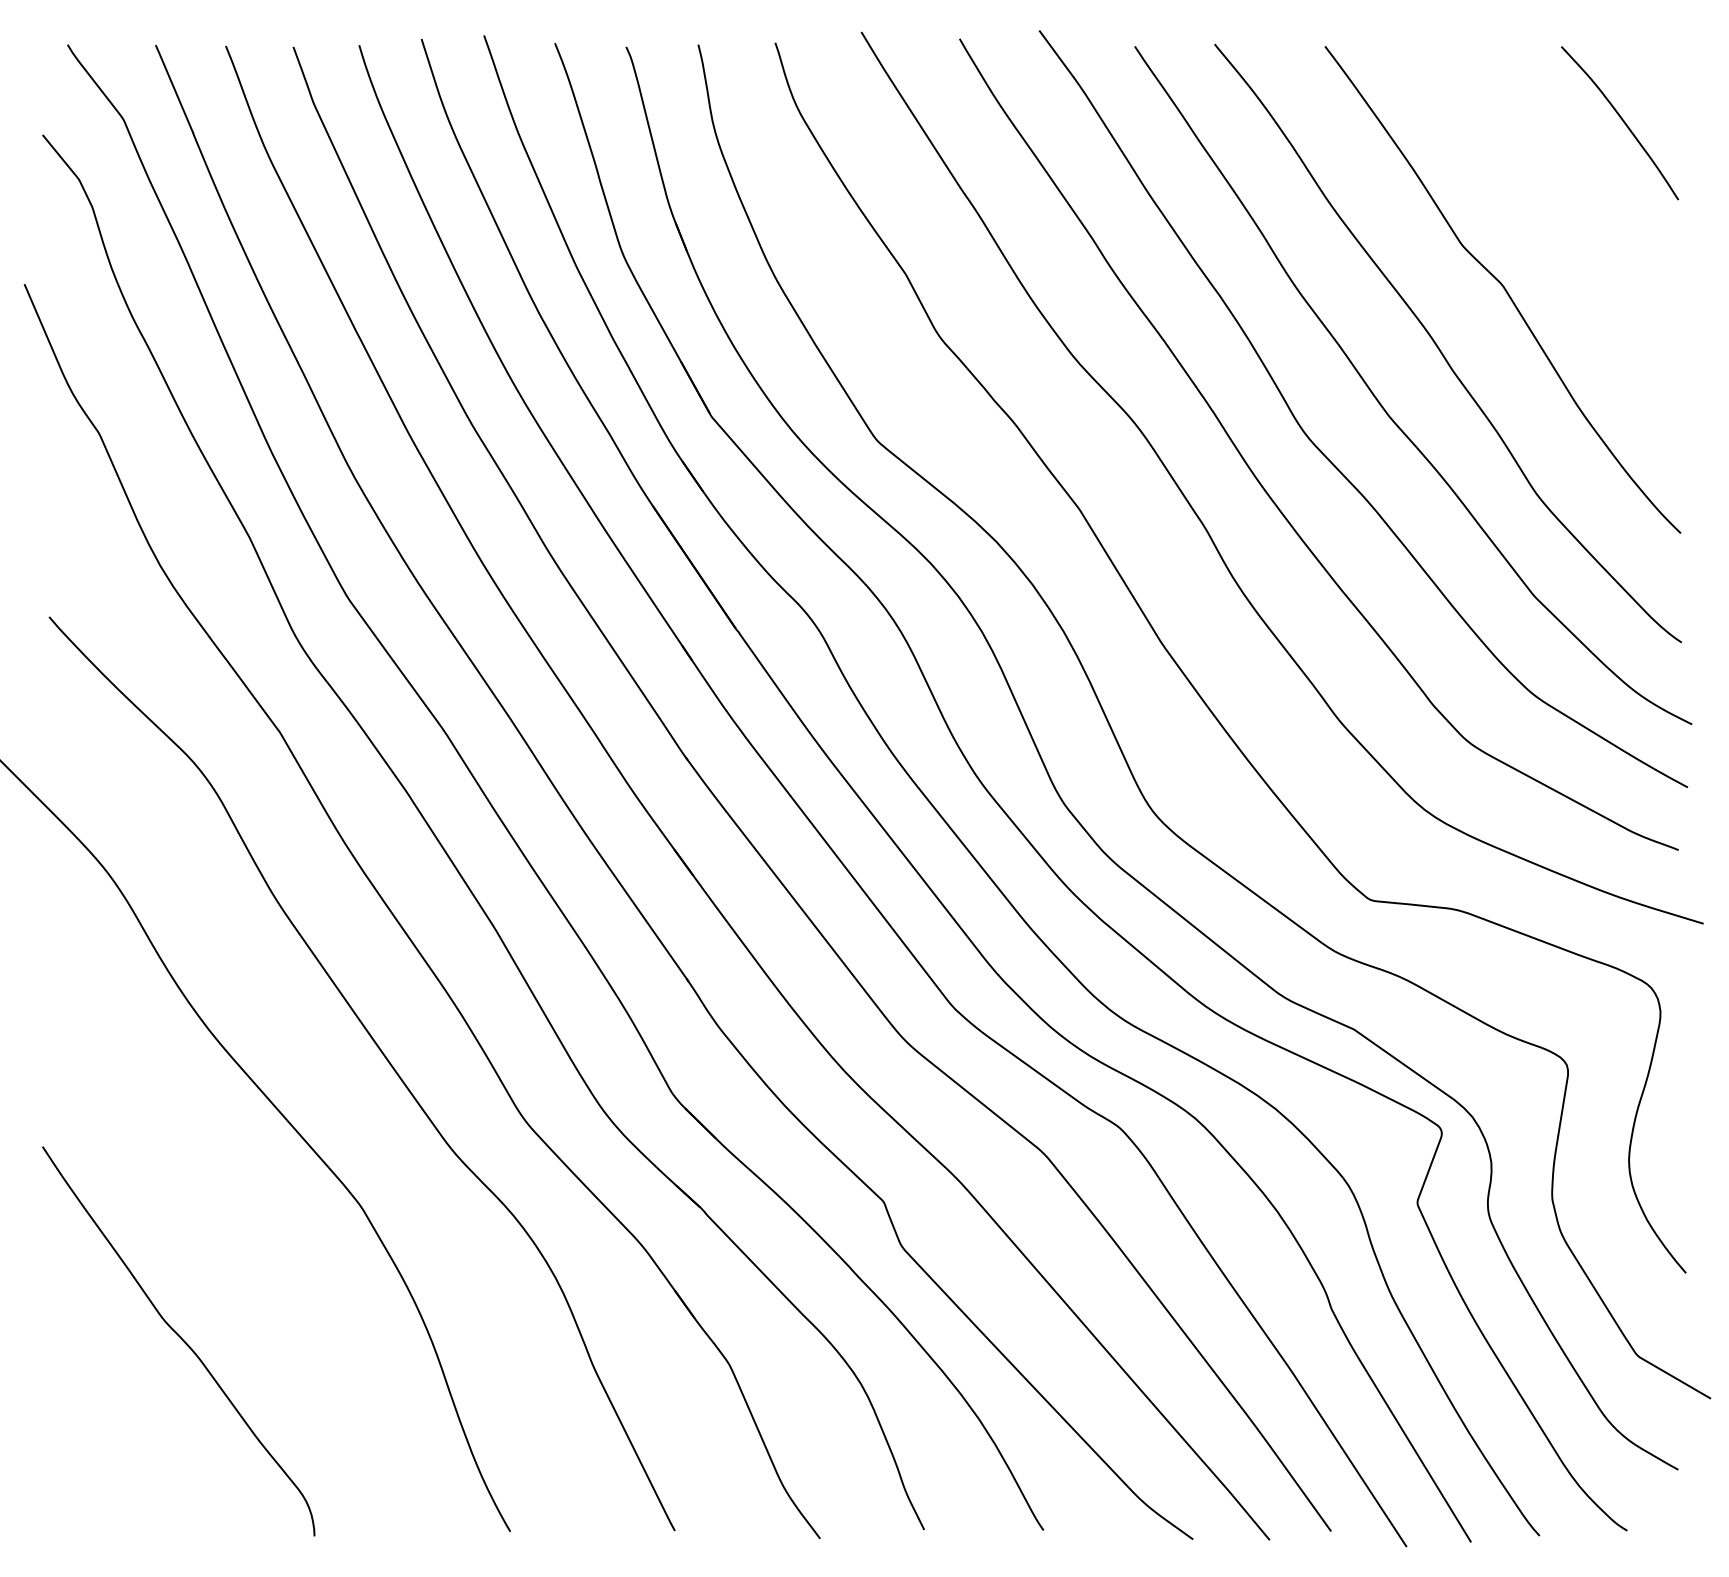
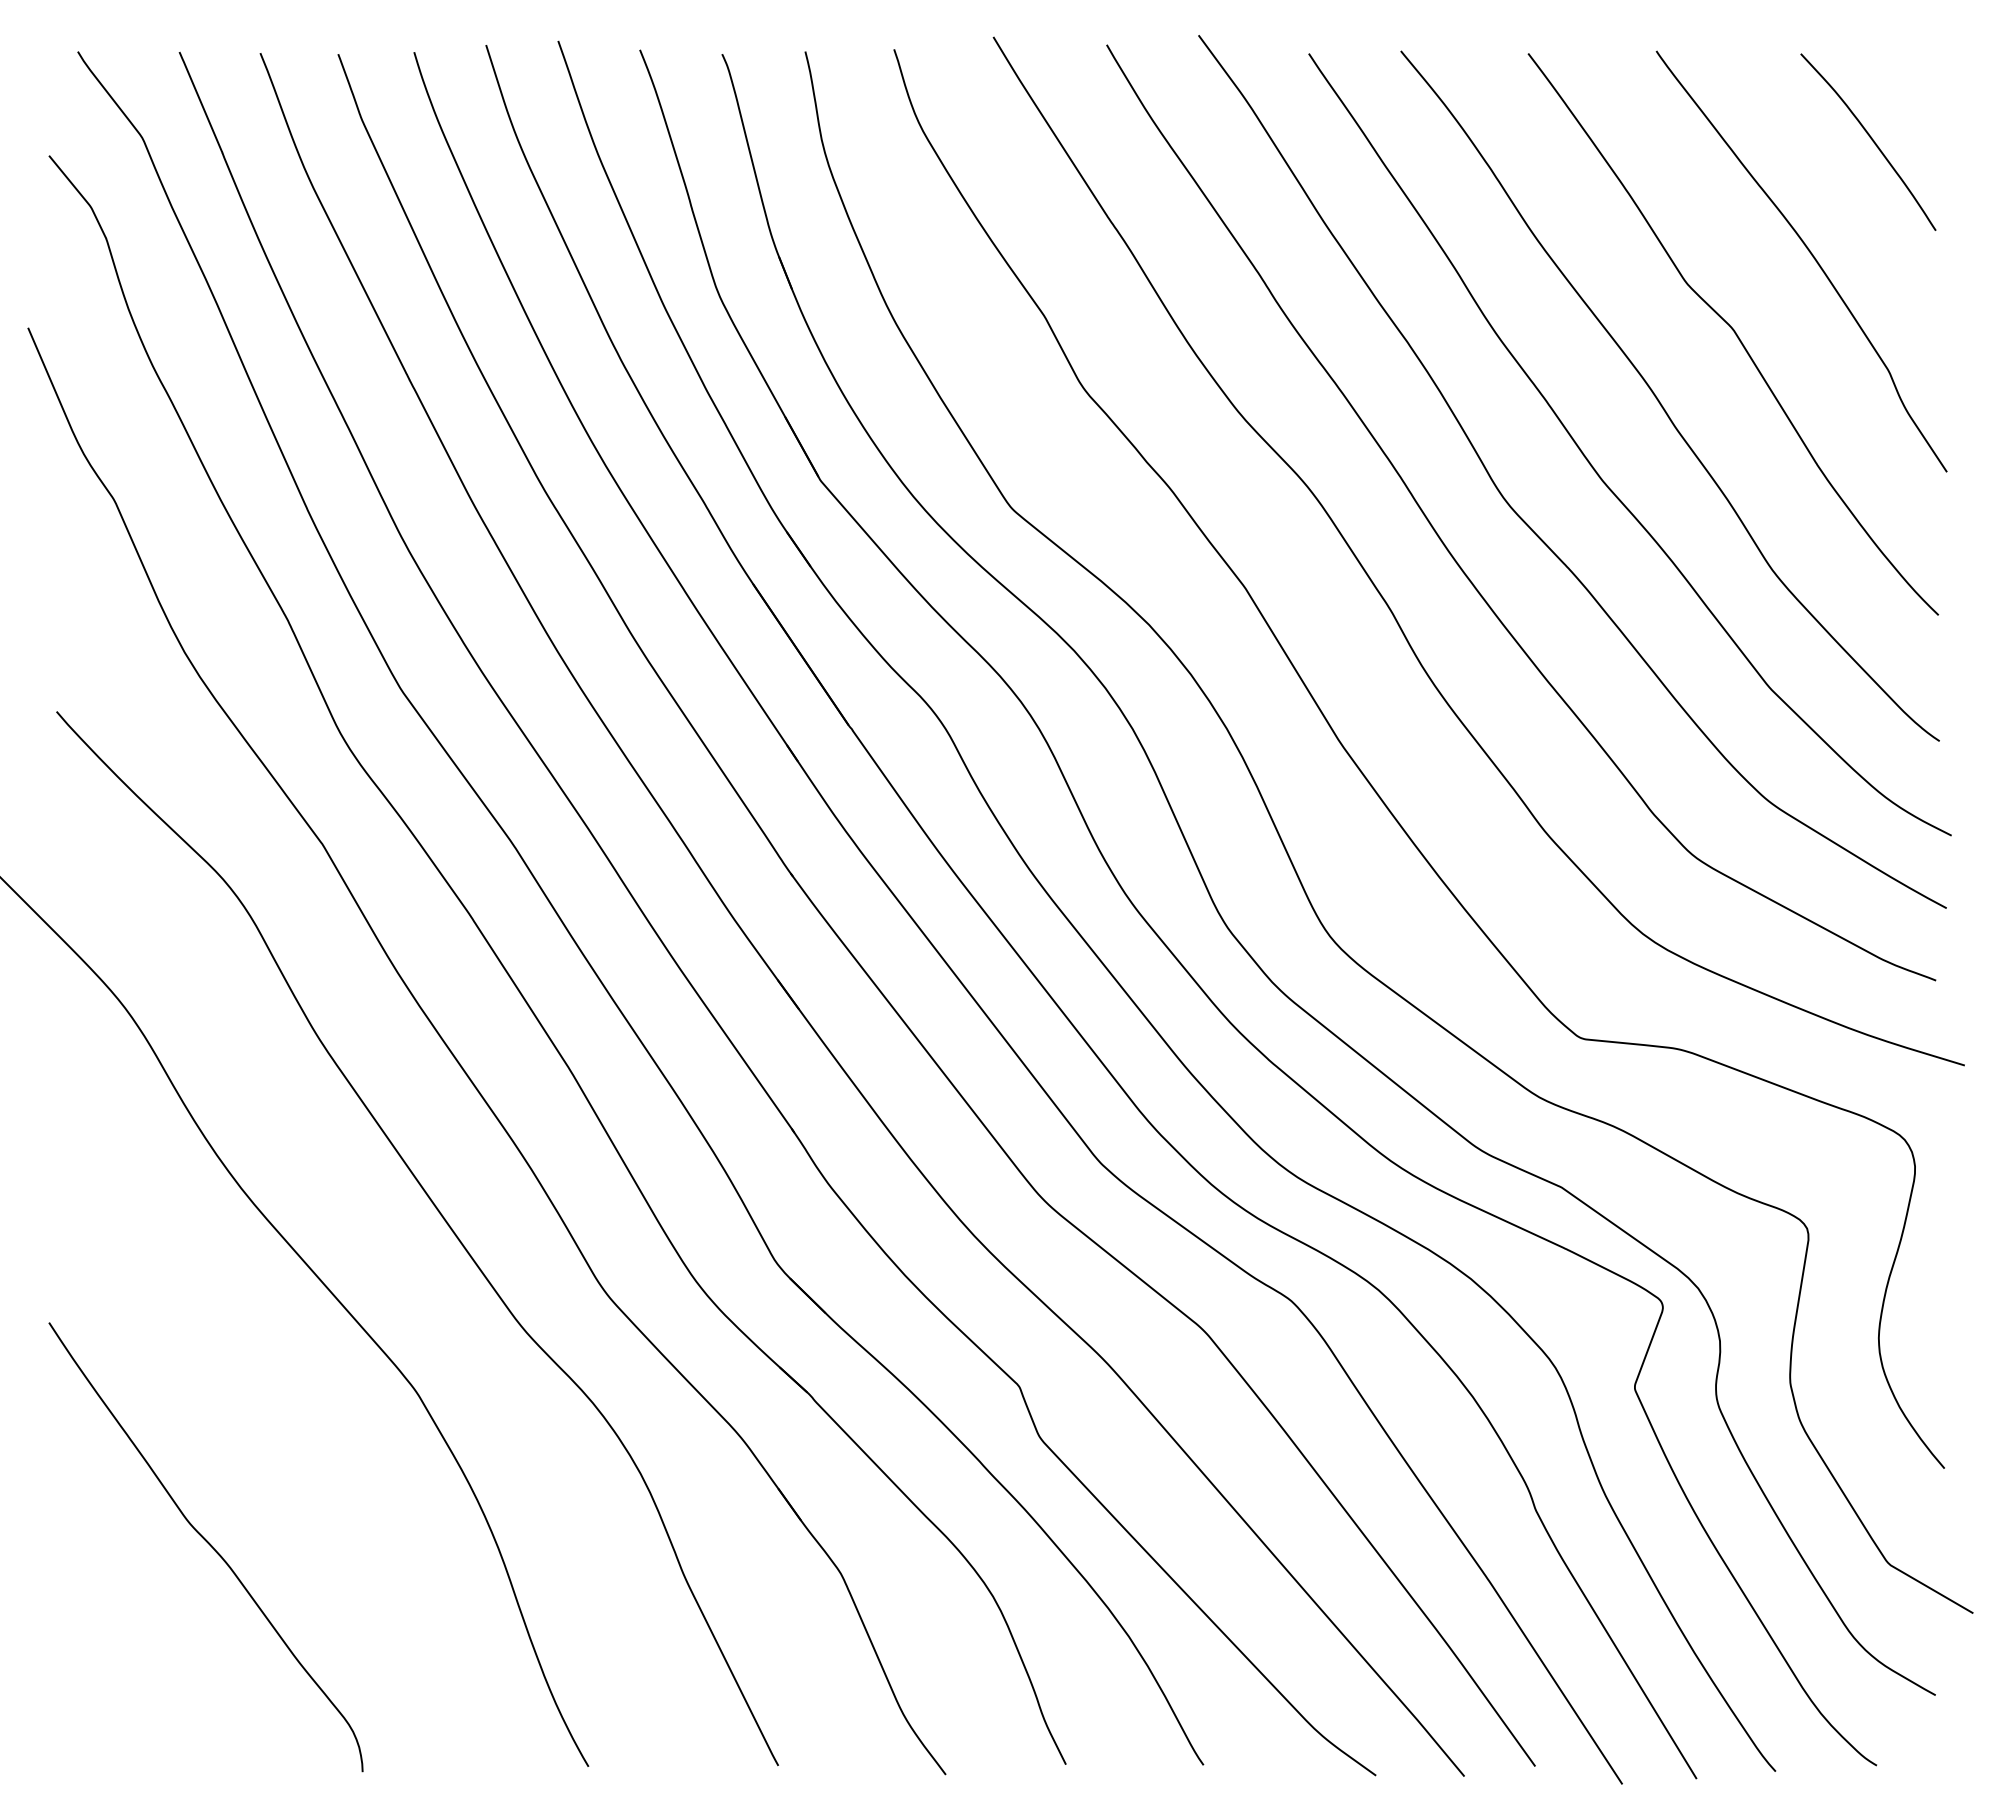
curve: (1569, 220) -> (1810, 254), added

